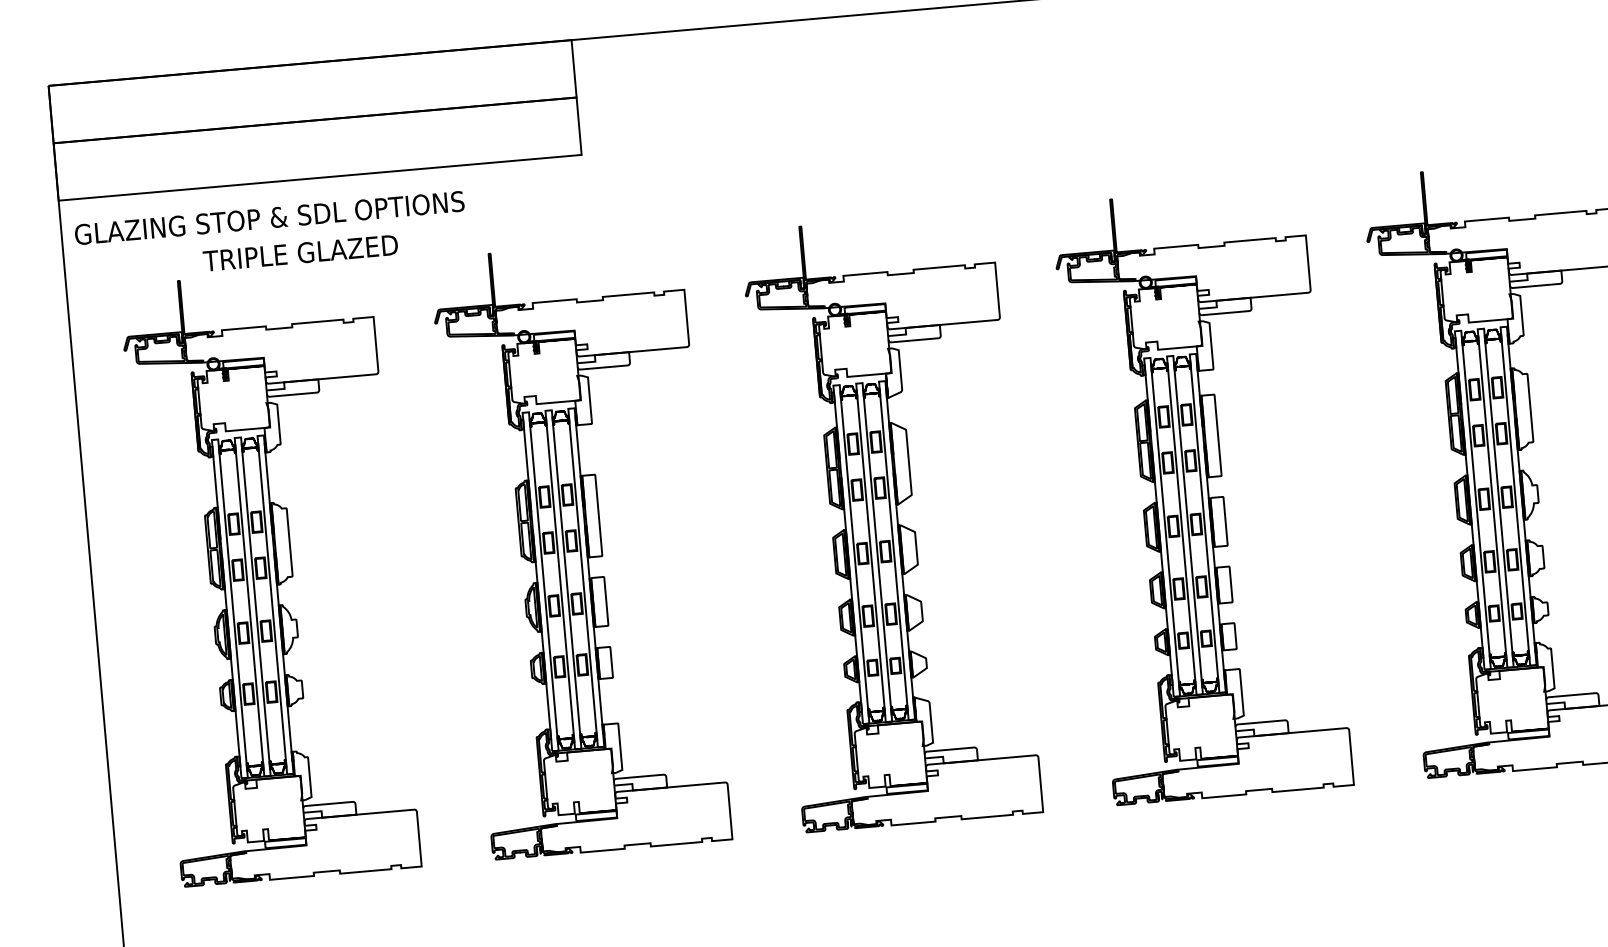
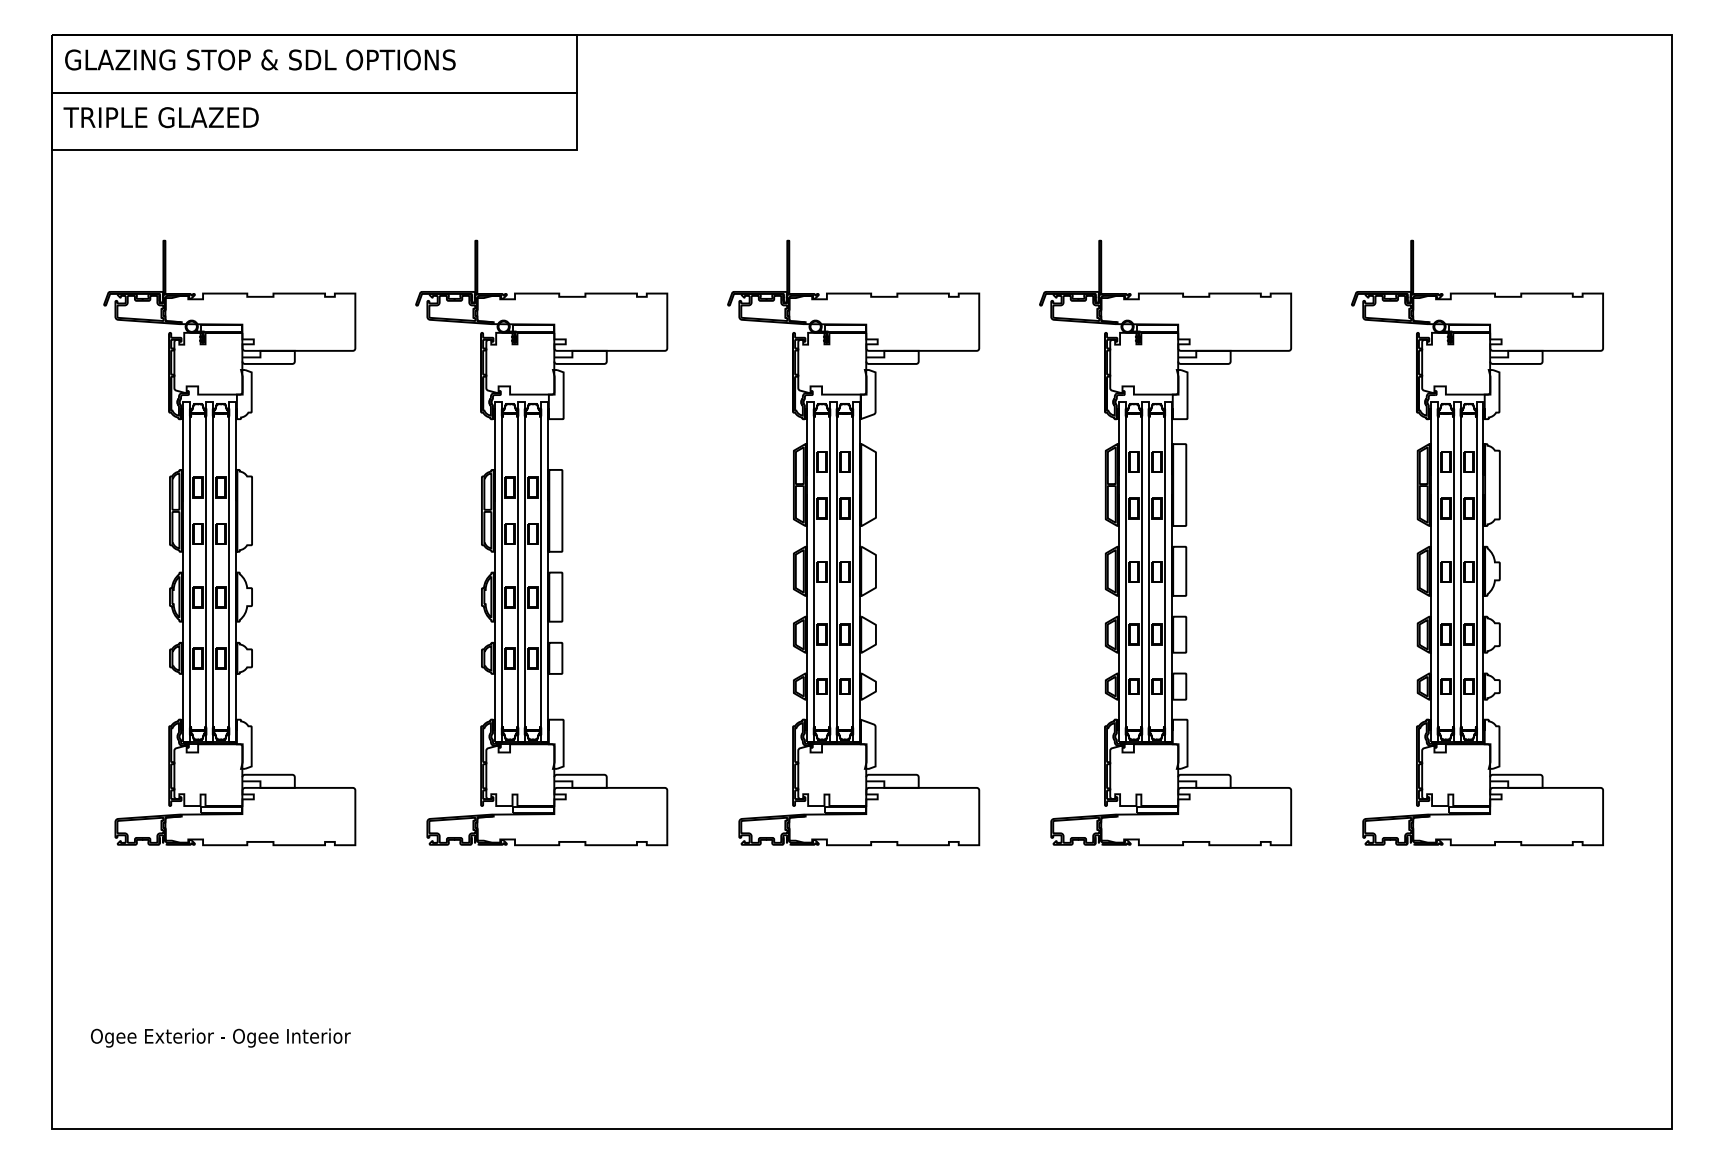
text: (269, 217) -> (260, 59), moved
text: (299, 253) -> (160, 117), moved

